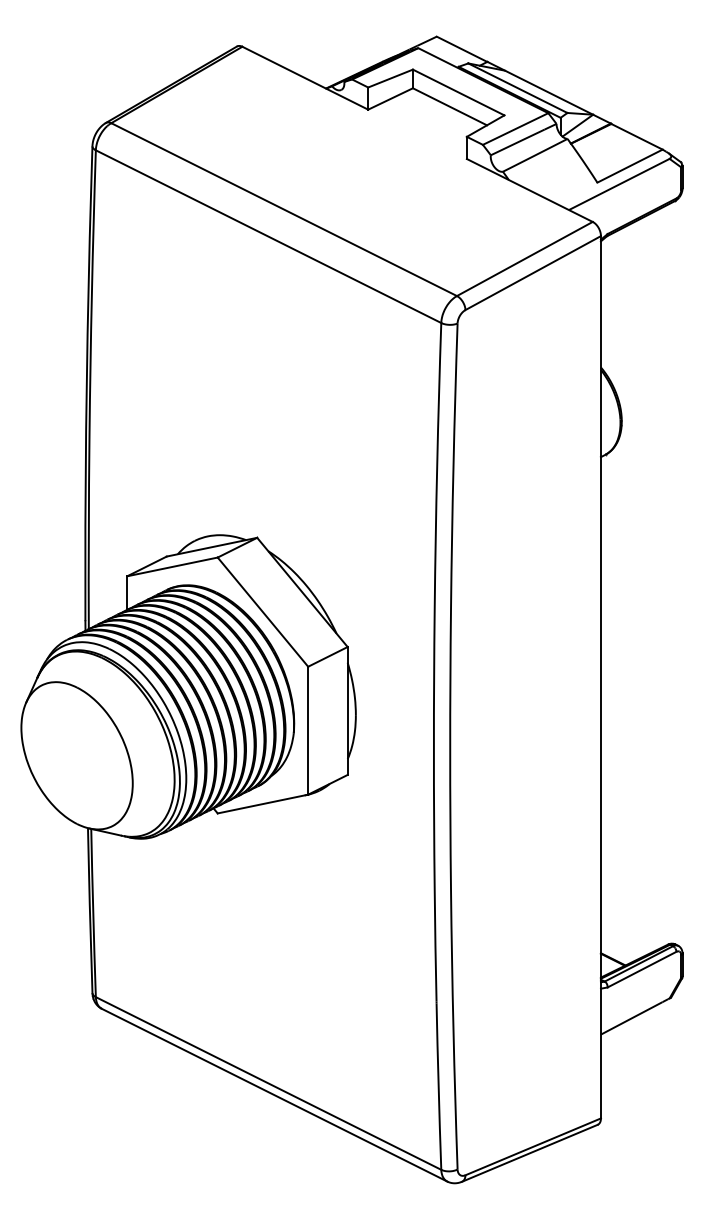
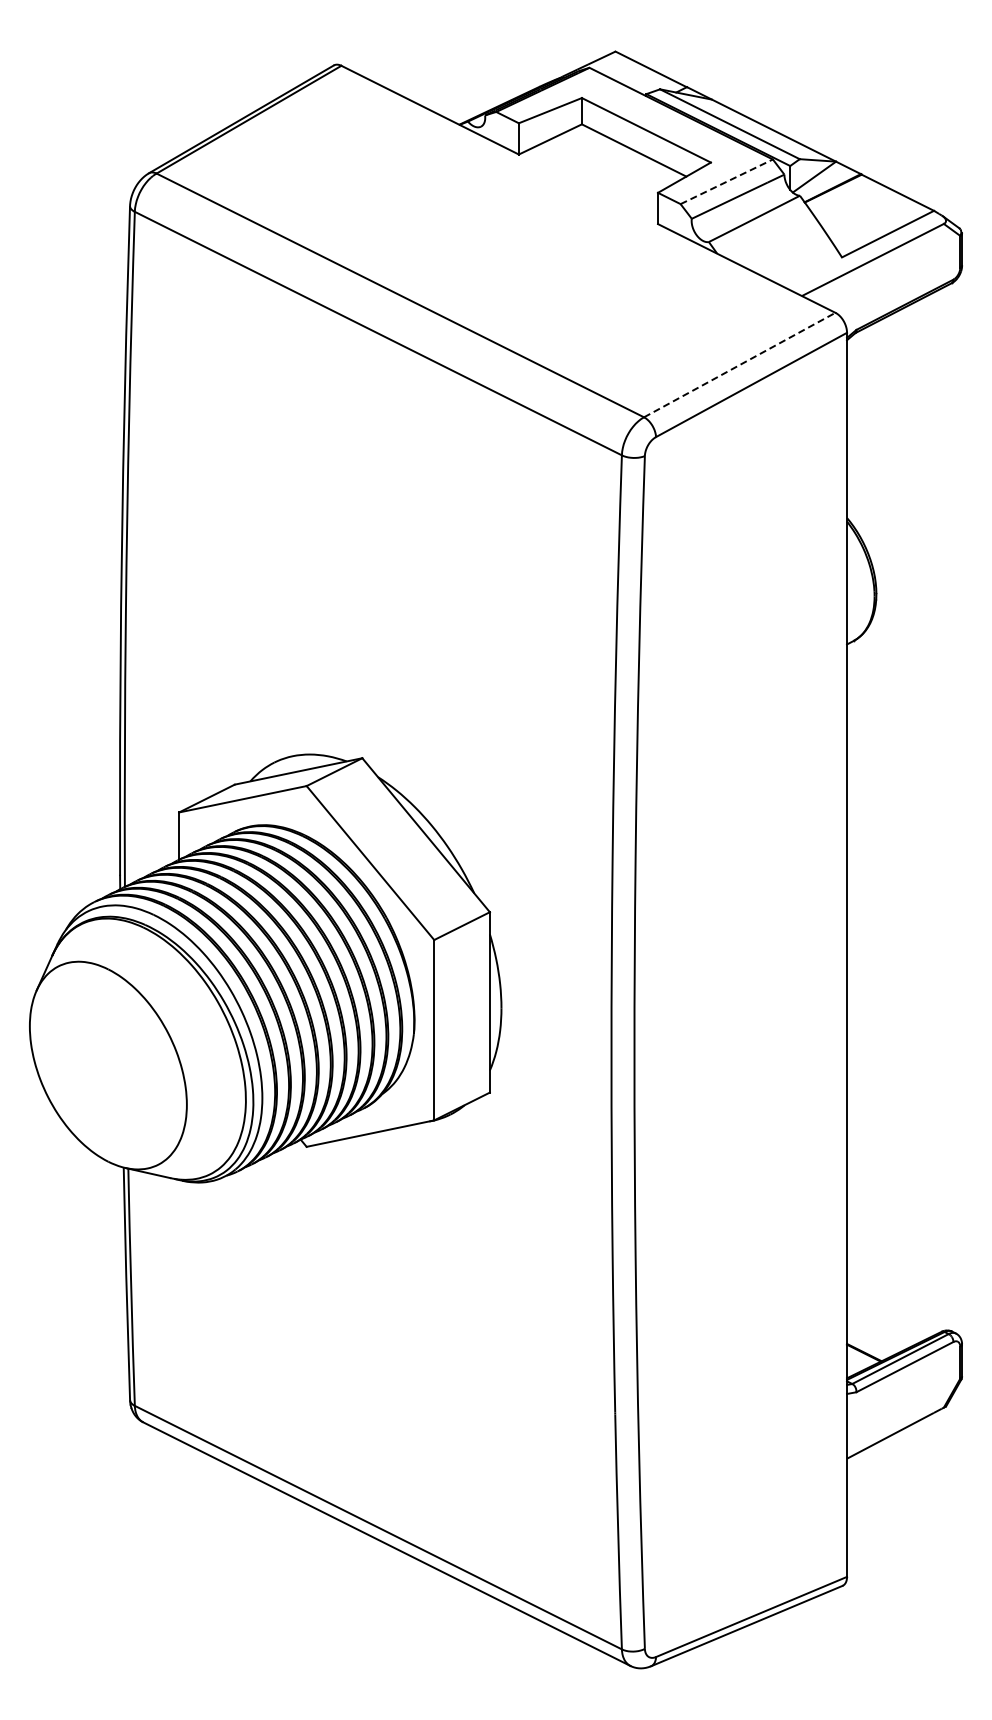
line: (516, 128) -> (727, 181), solid -> dashed
line: (525, 258) -> (740, 364), solid -> dashed

